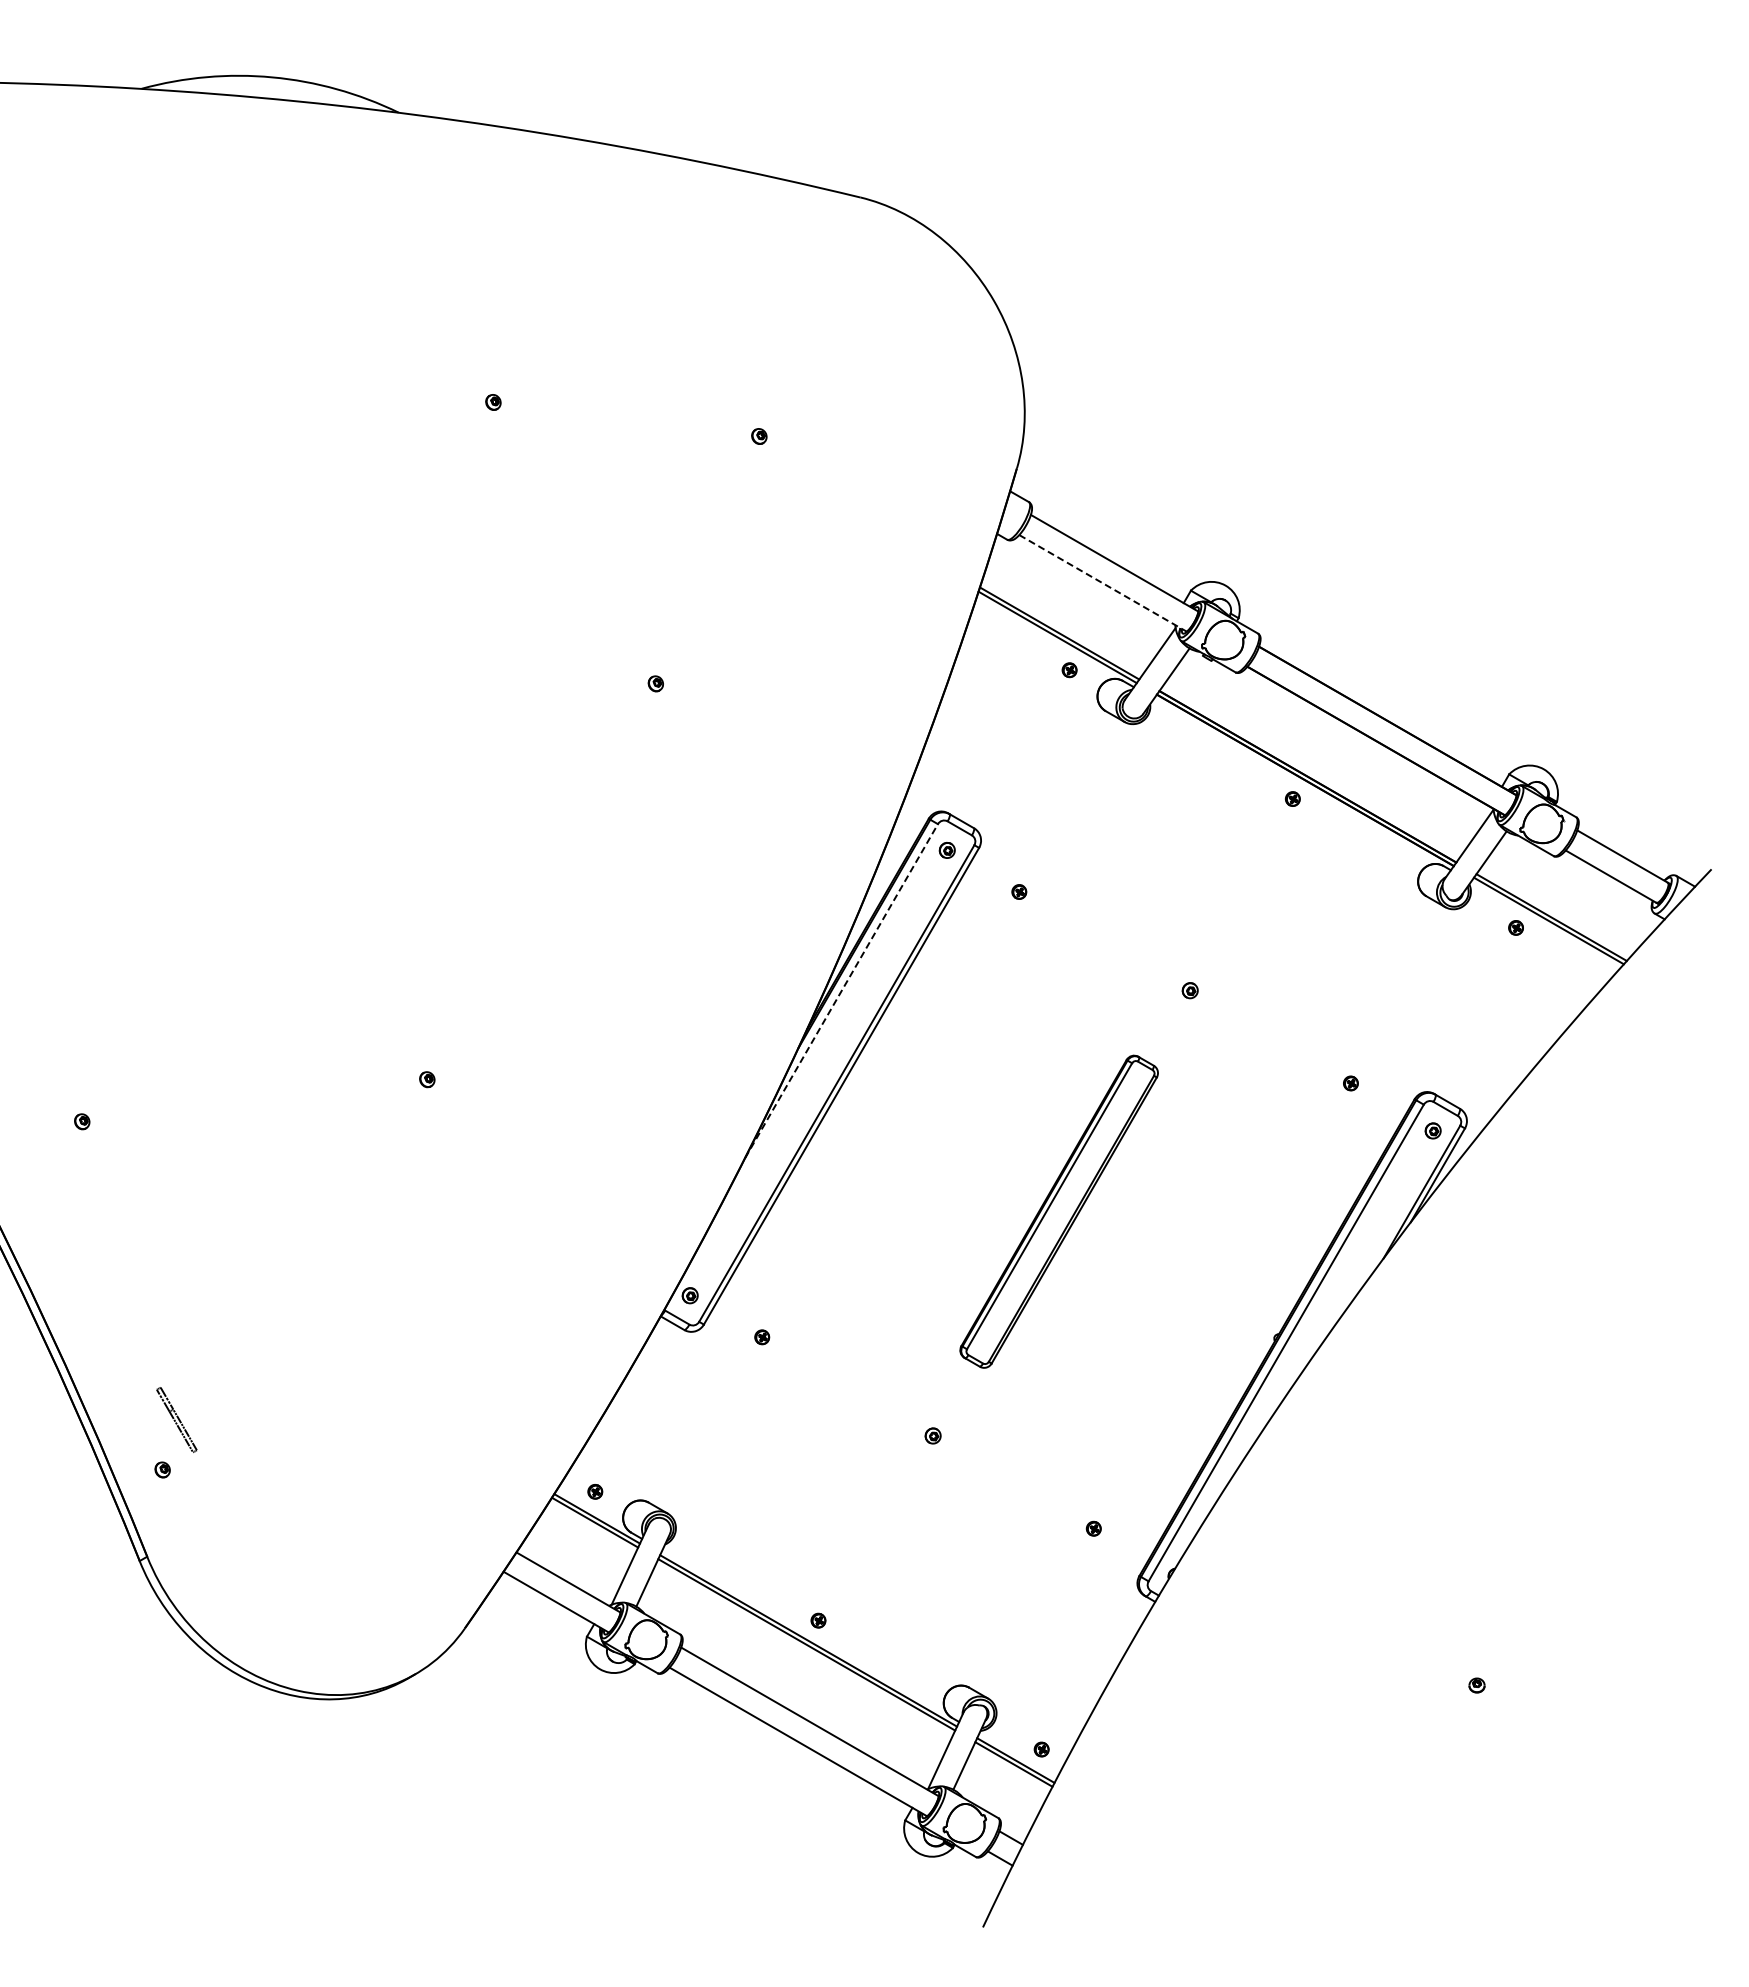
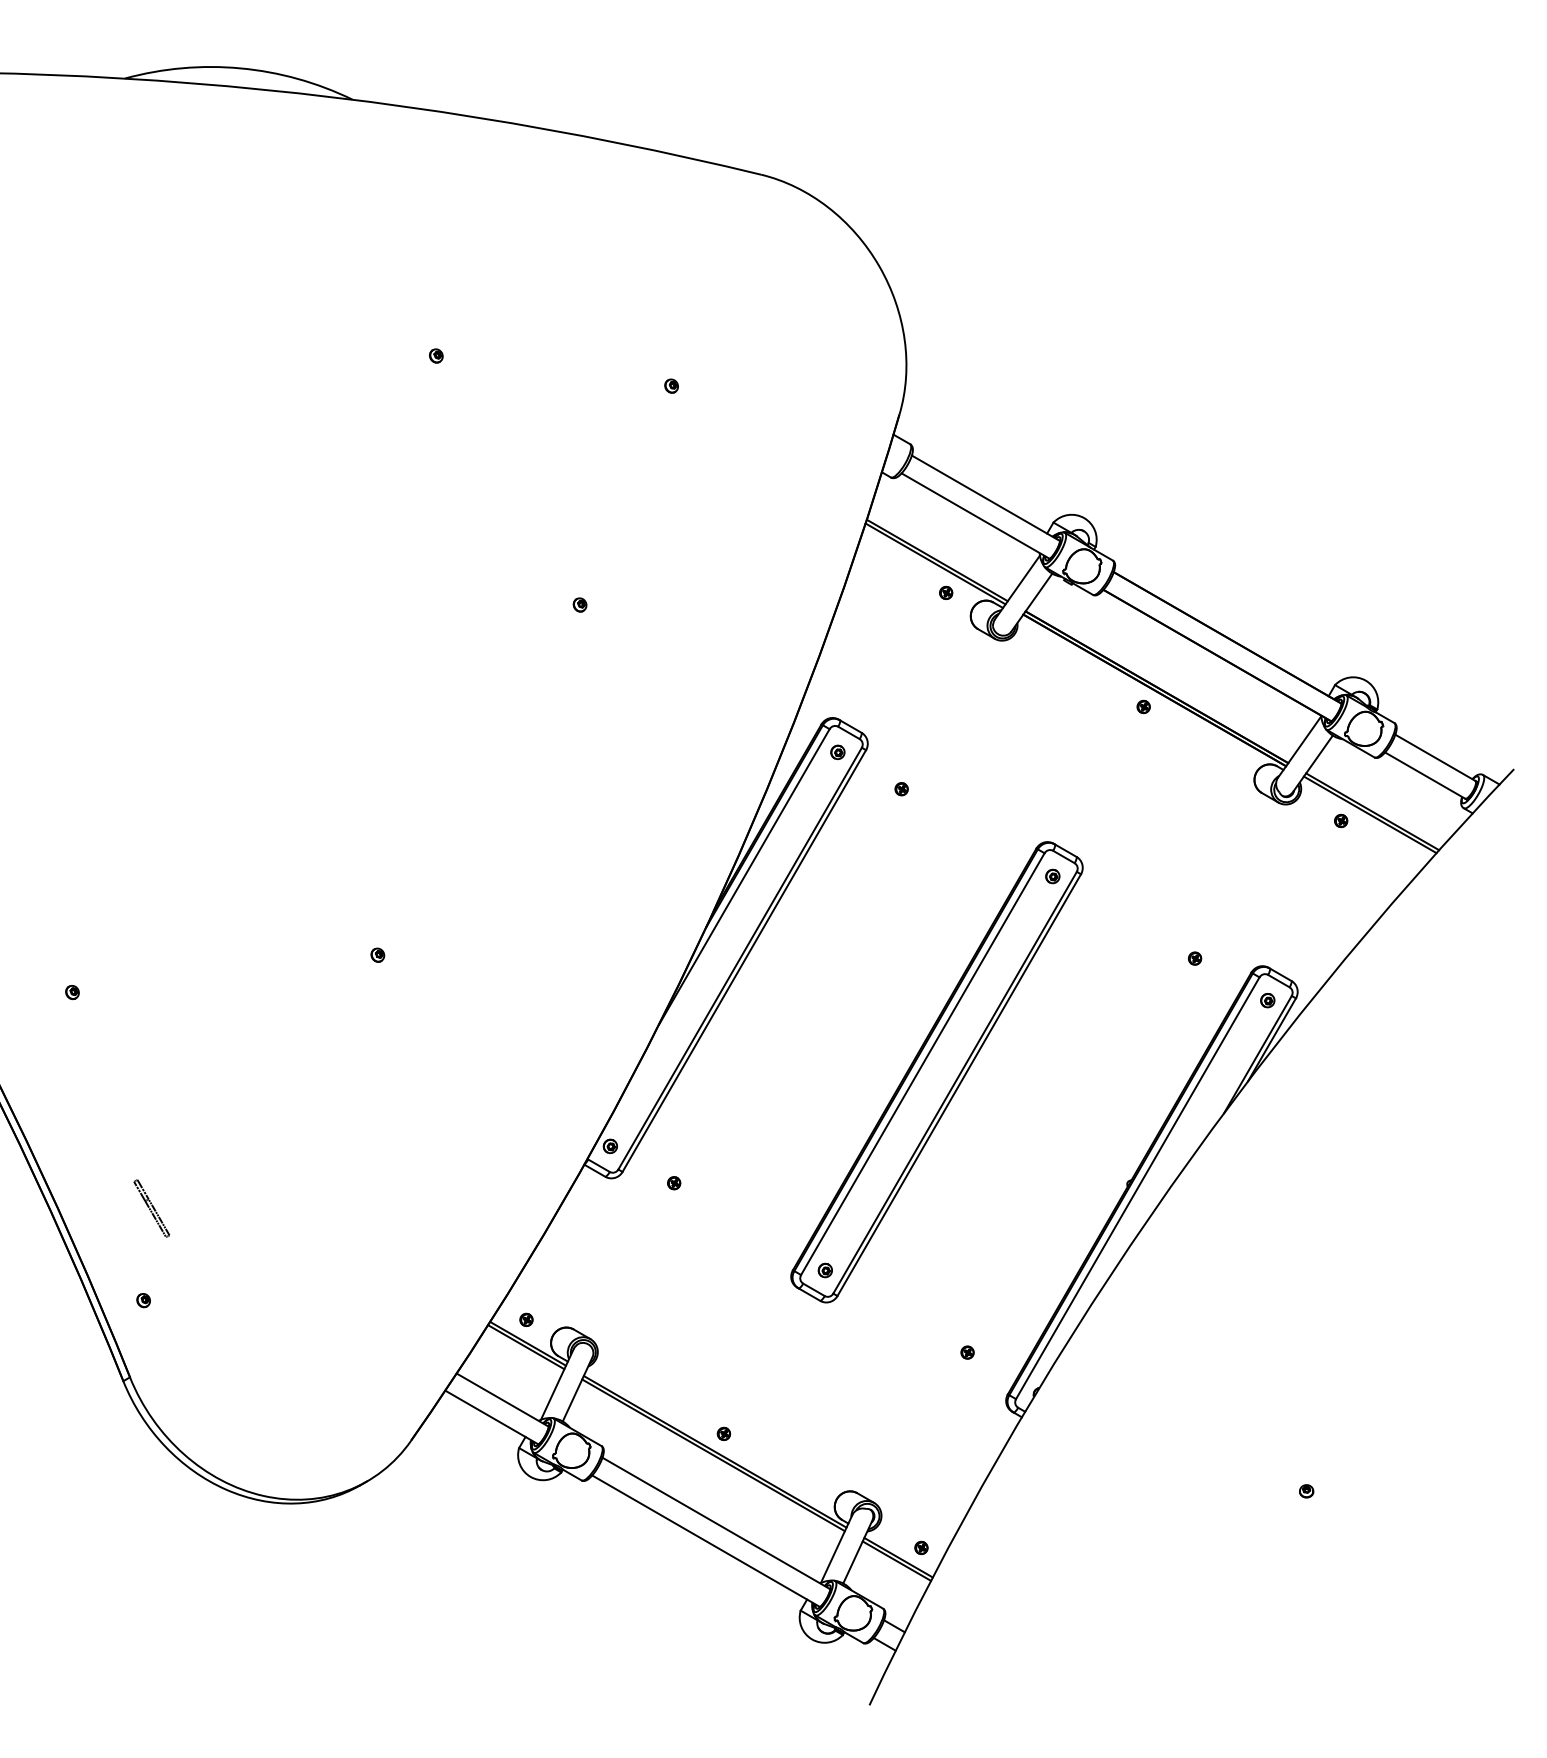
line: (1103, 583) -> (976, 516), dashed -> solid
line: (841, 991) -> (744, 877), dashed -> solid
part: (1058, 1211) -> (936, 1071), size x1.67
part: (176, 1419) -> (151, 1208), moved

